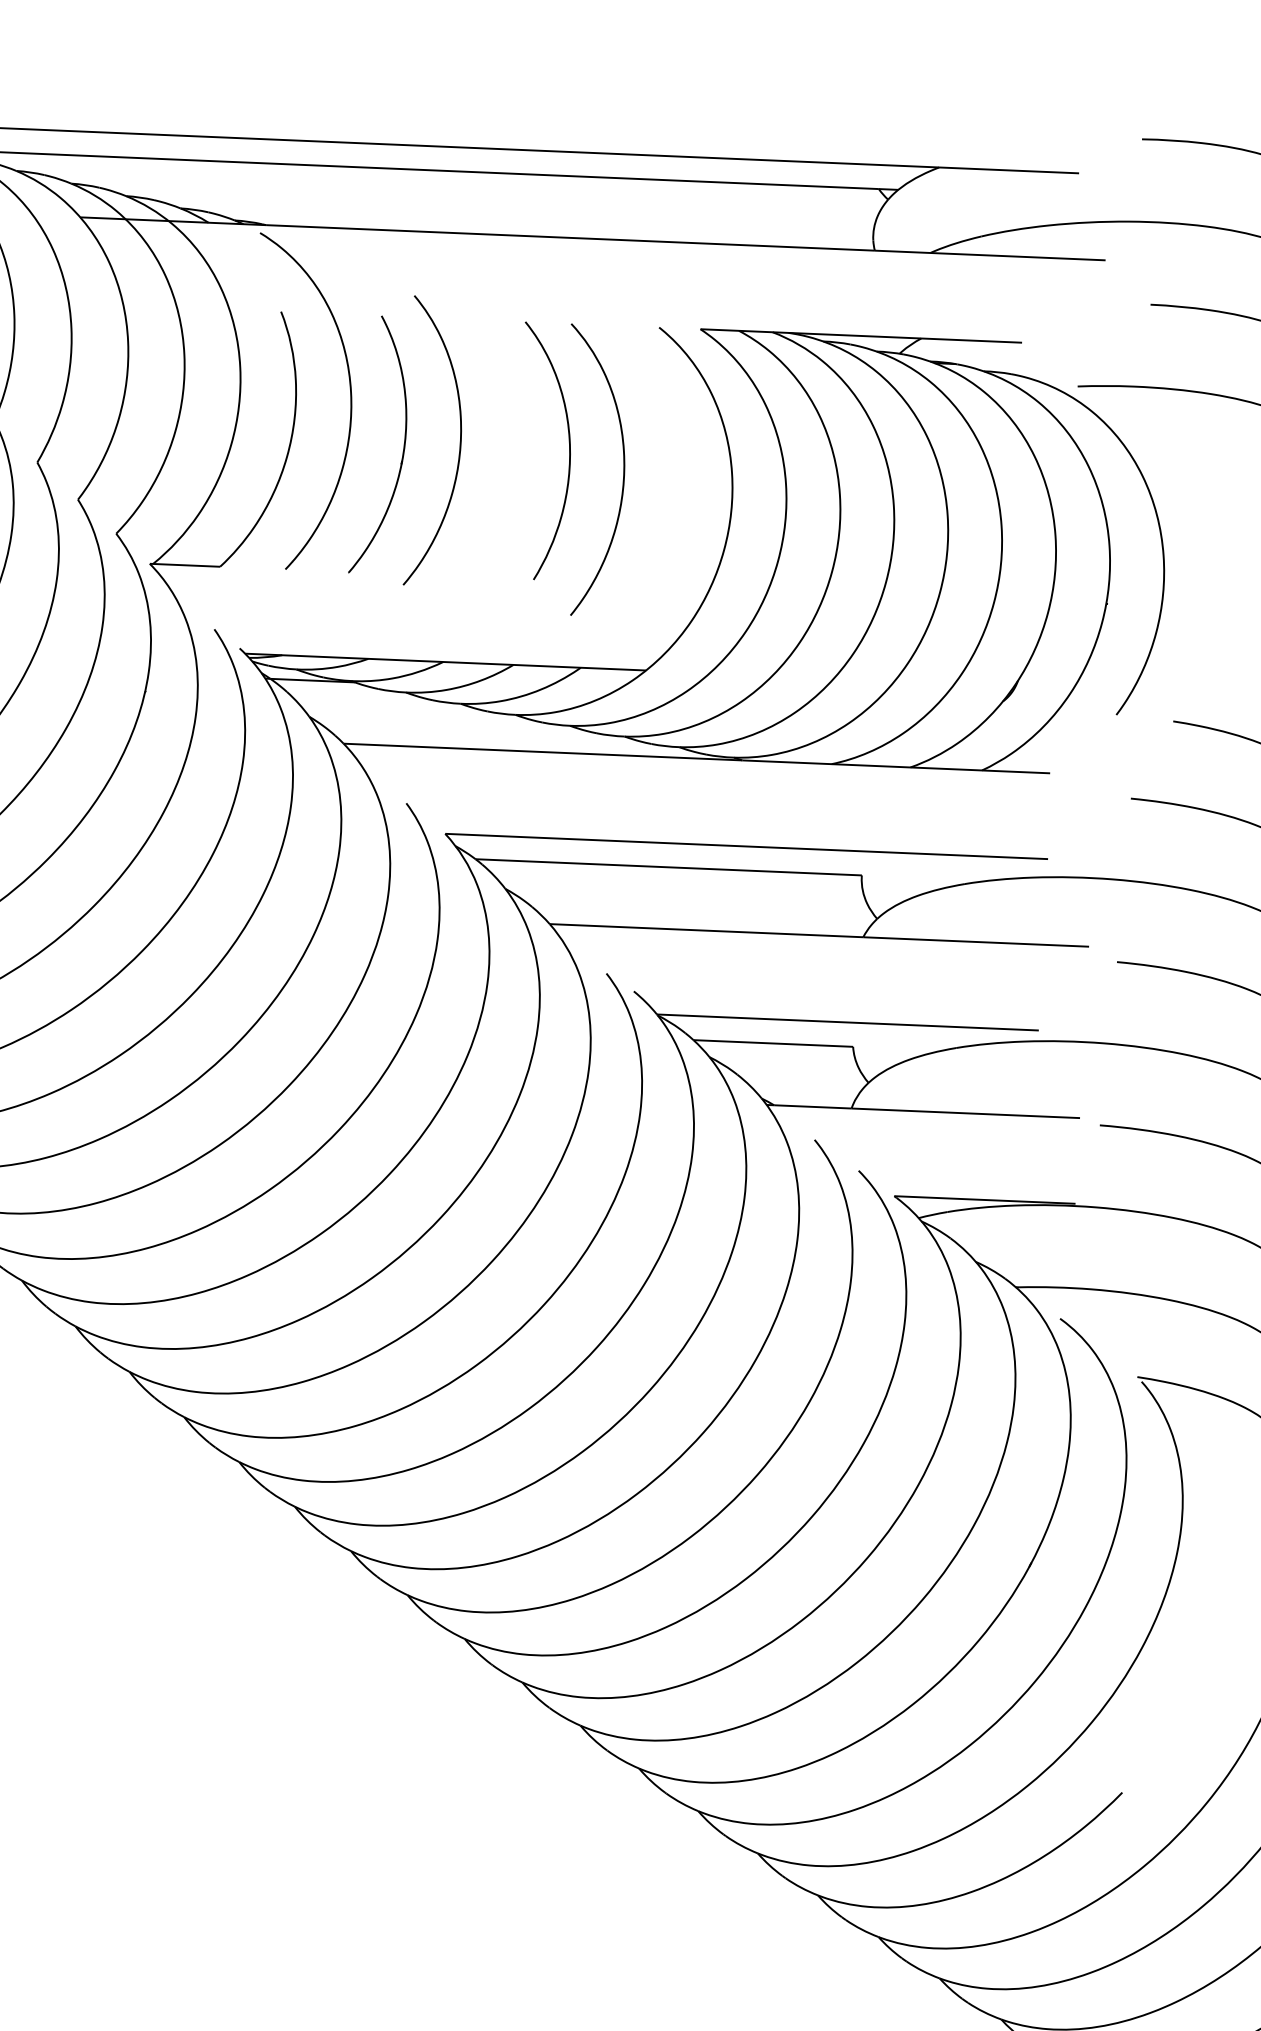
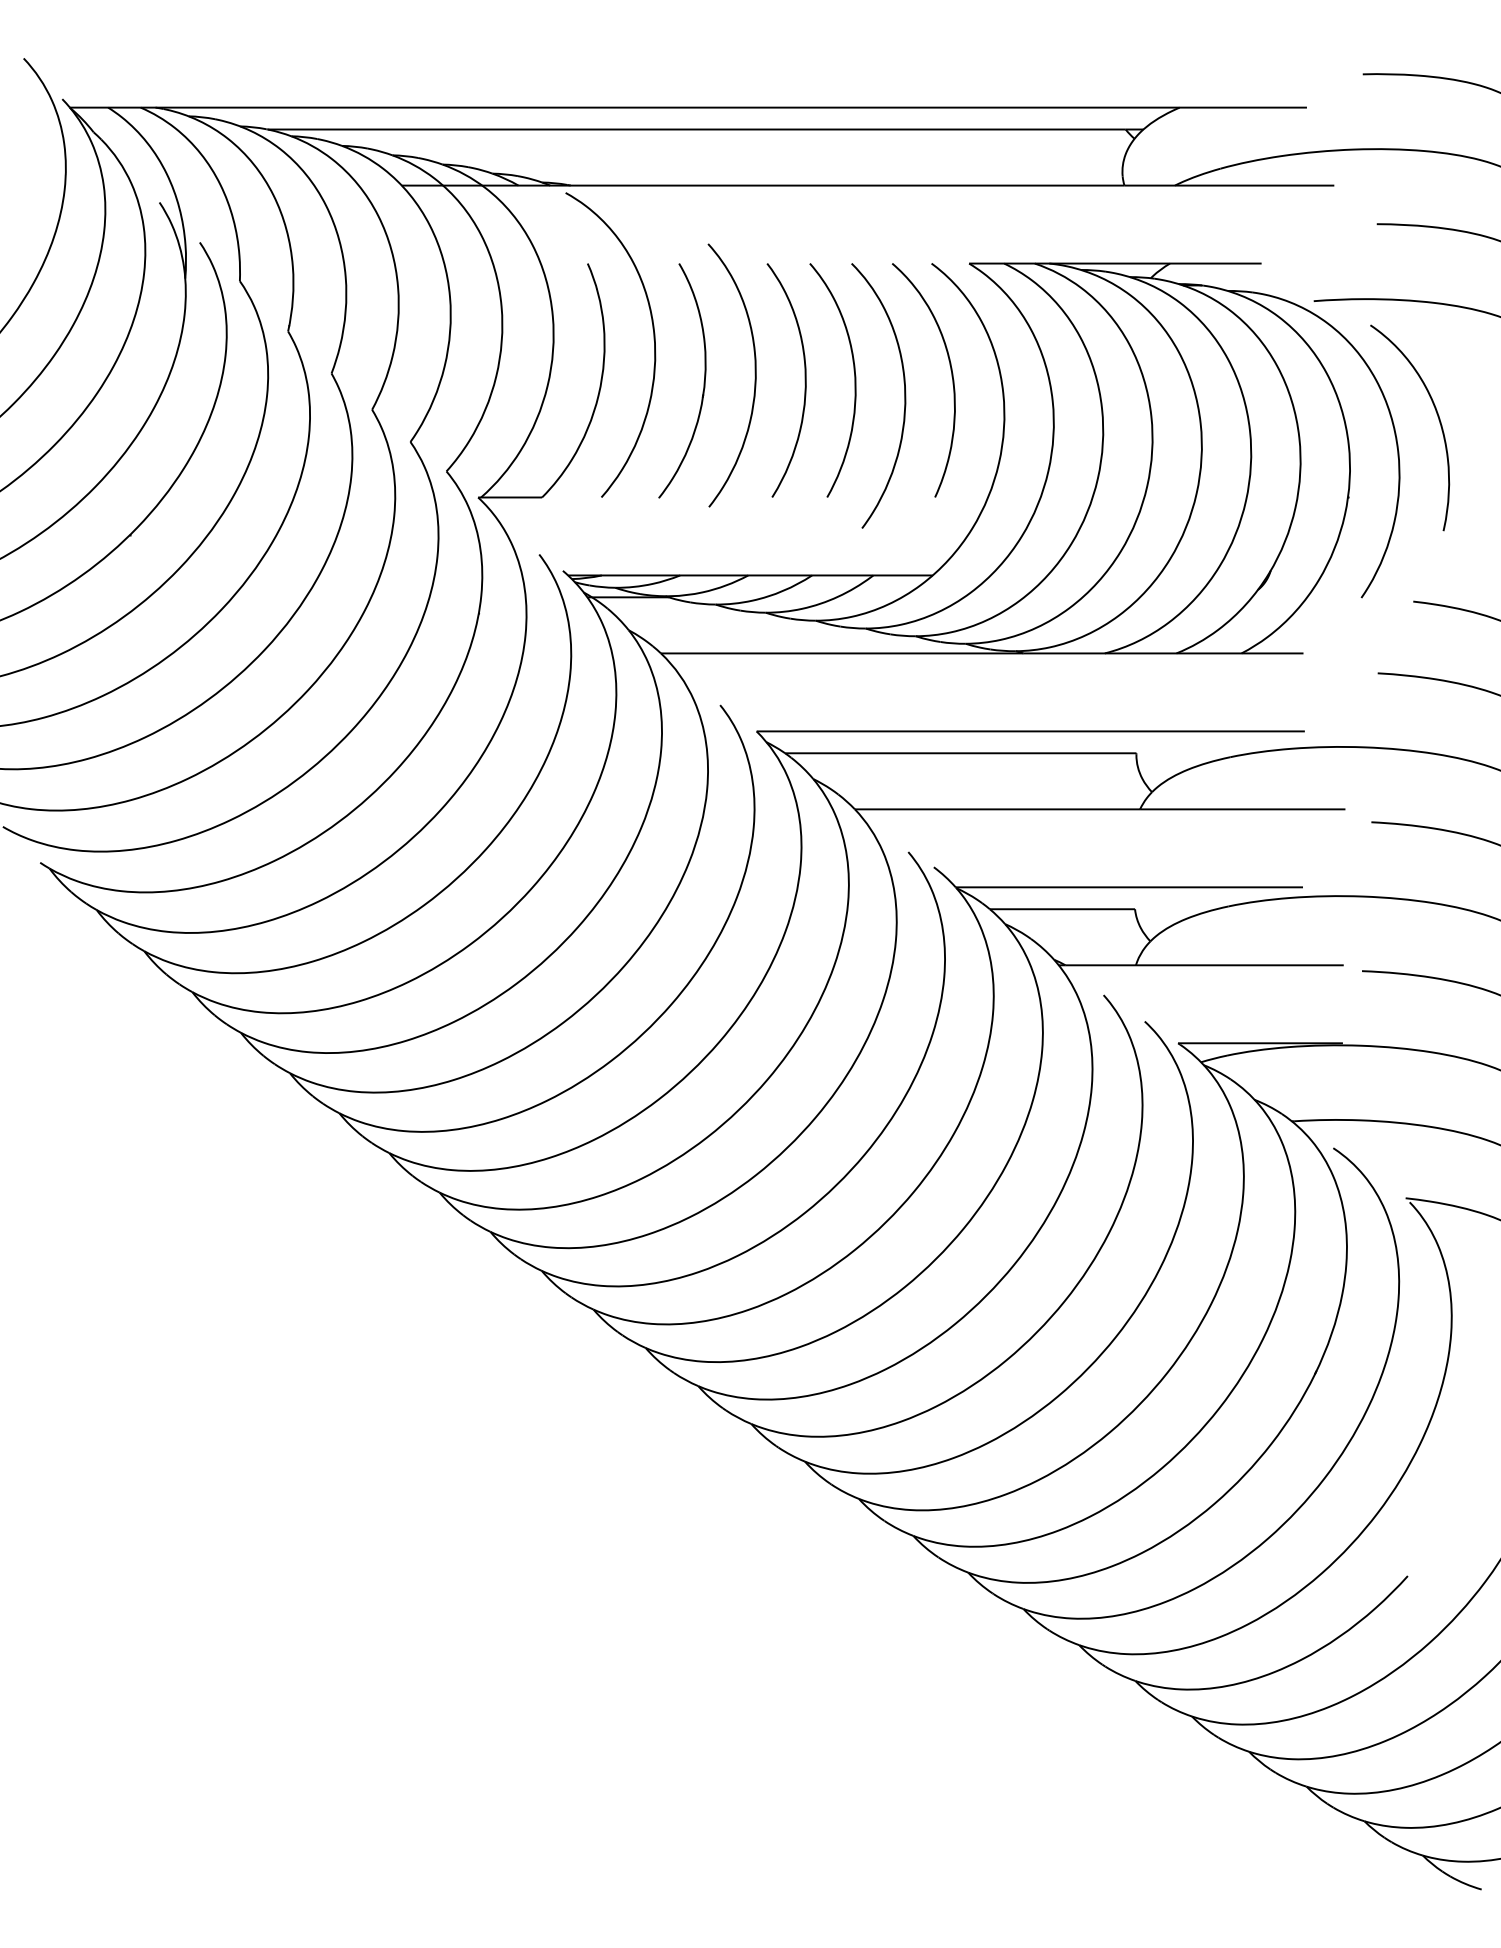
curve: (514, 450) -> (804, 380), added
curve: (675, 452) -> (951, 376), added
curve: (1209, 523) -> (1438, 420), added

